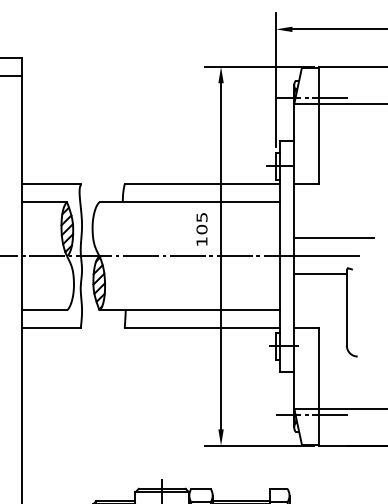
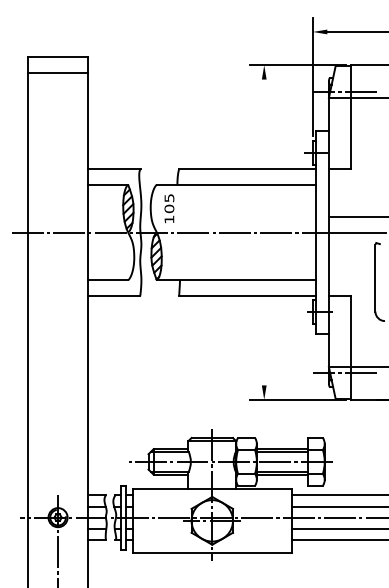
text: (202, 229) -> (169, 208), moved
line: (221, 256) -> (264, 232), removed
line: (319, 274) -> (351, 248), removed

